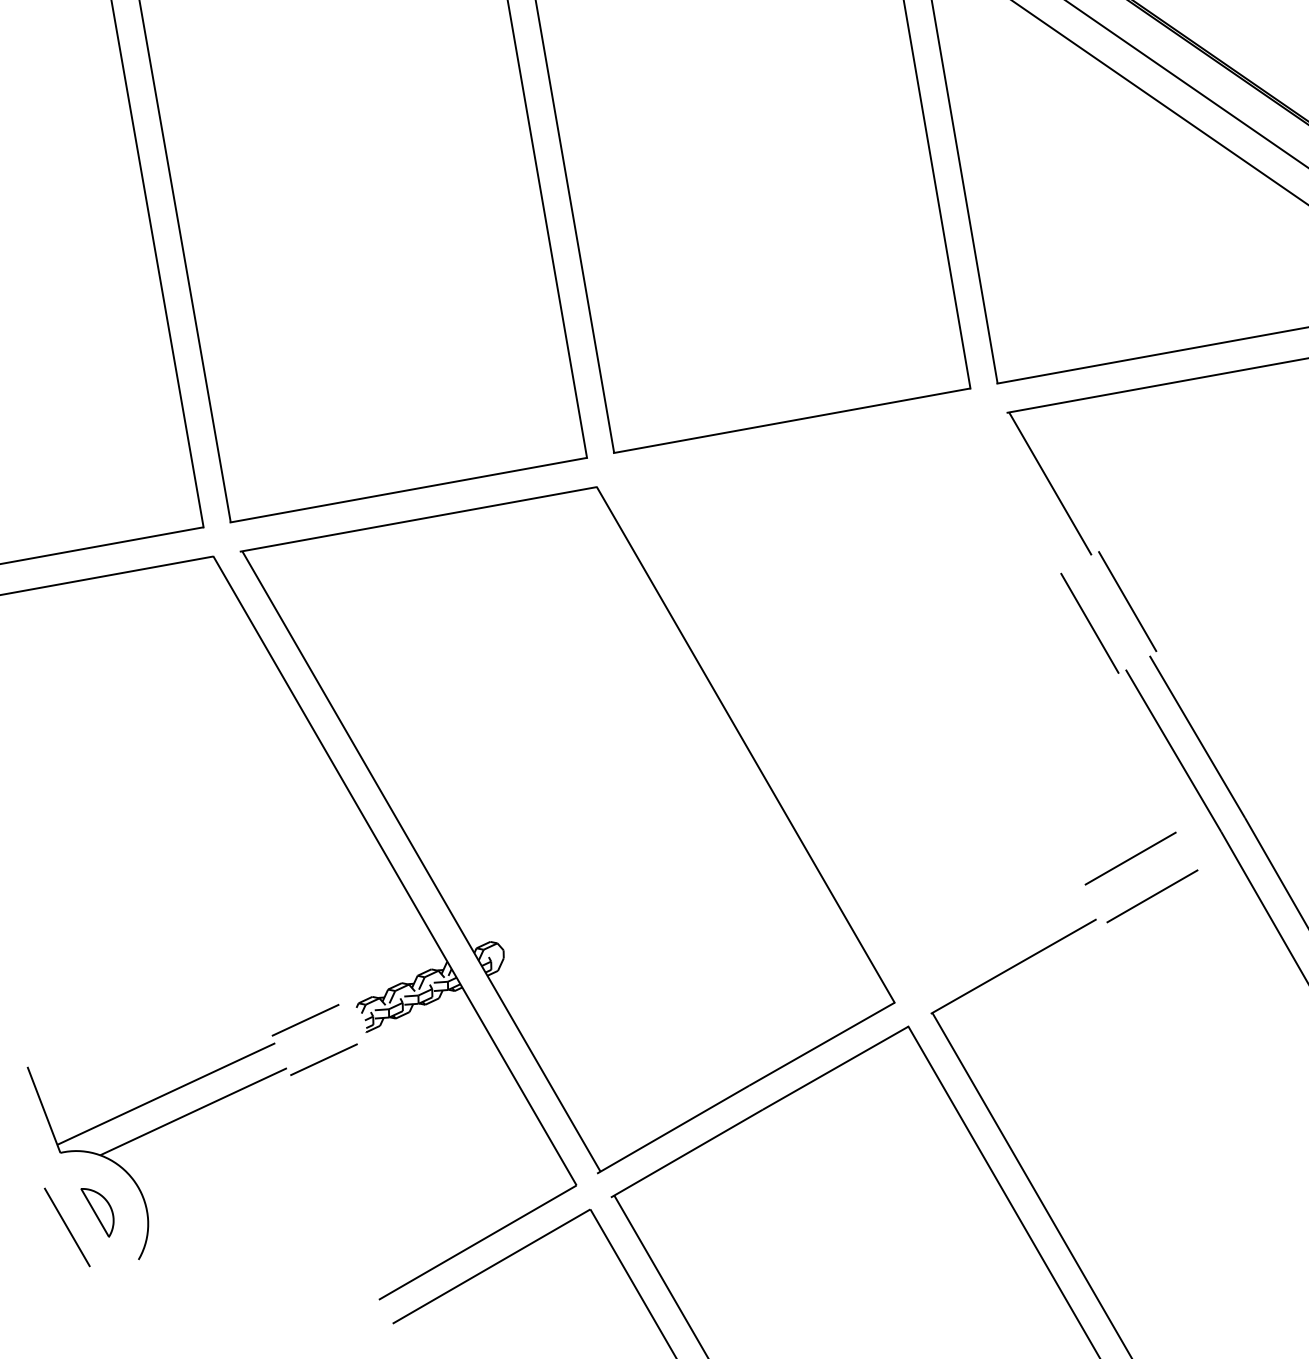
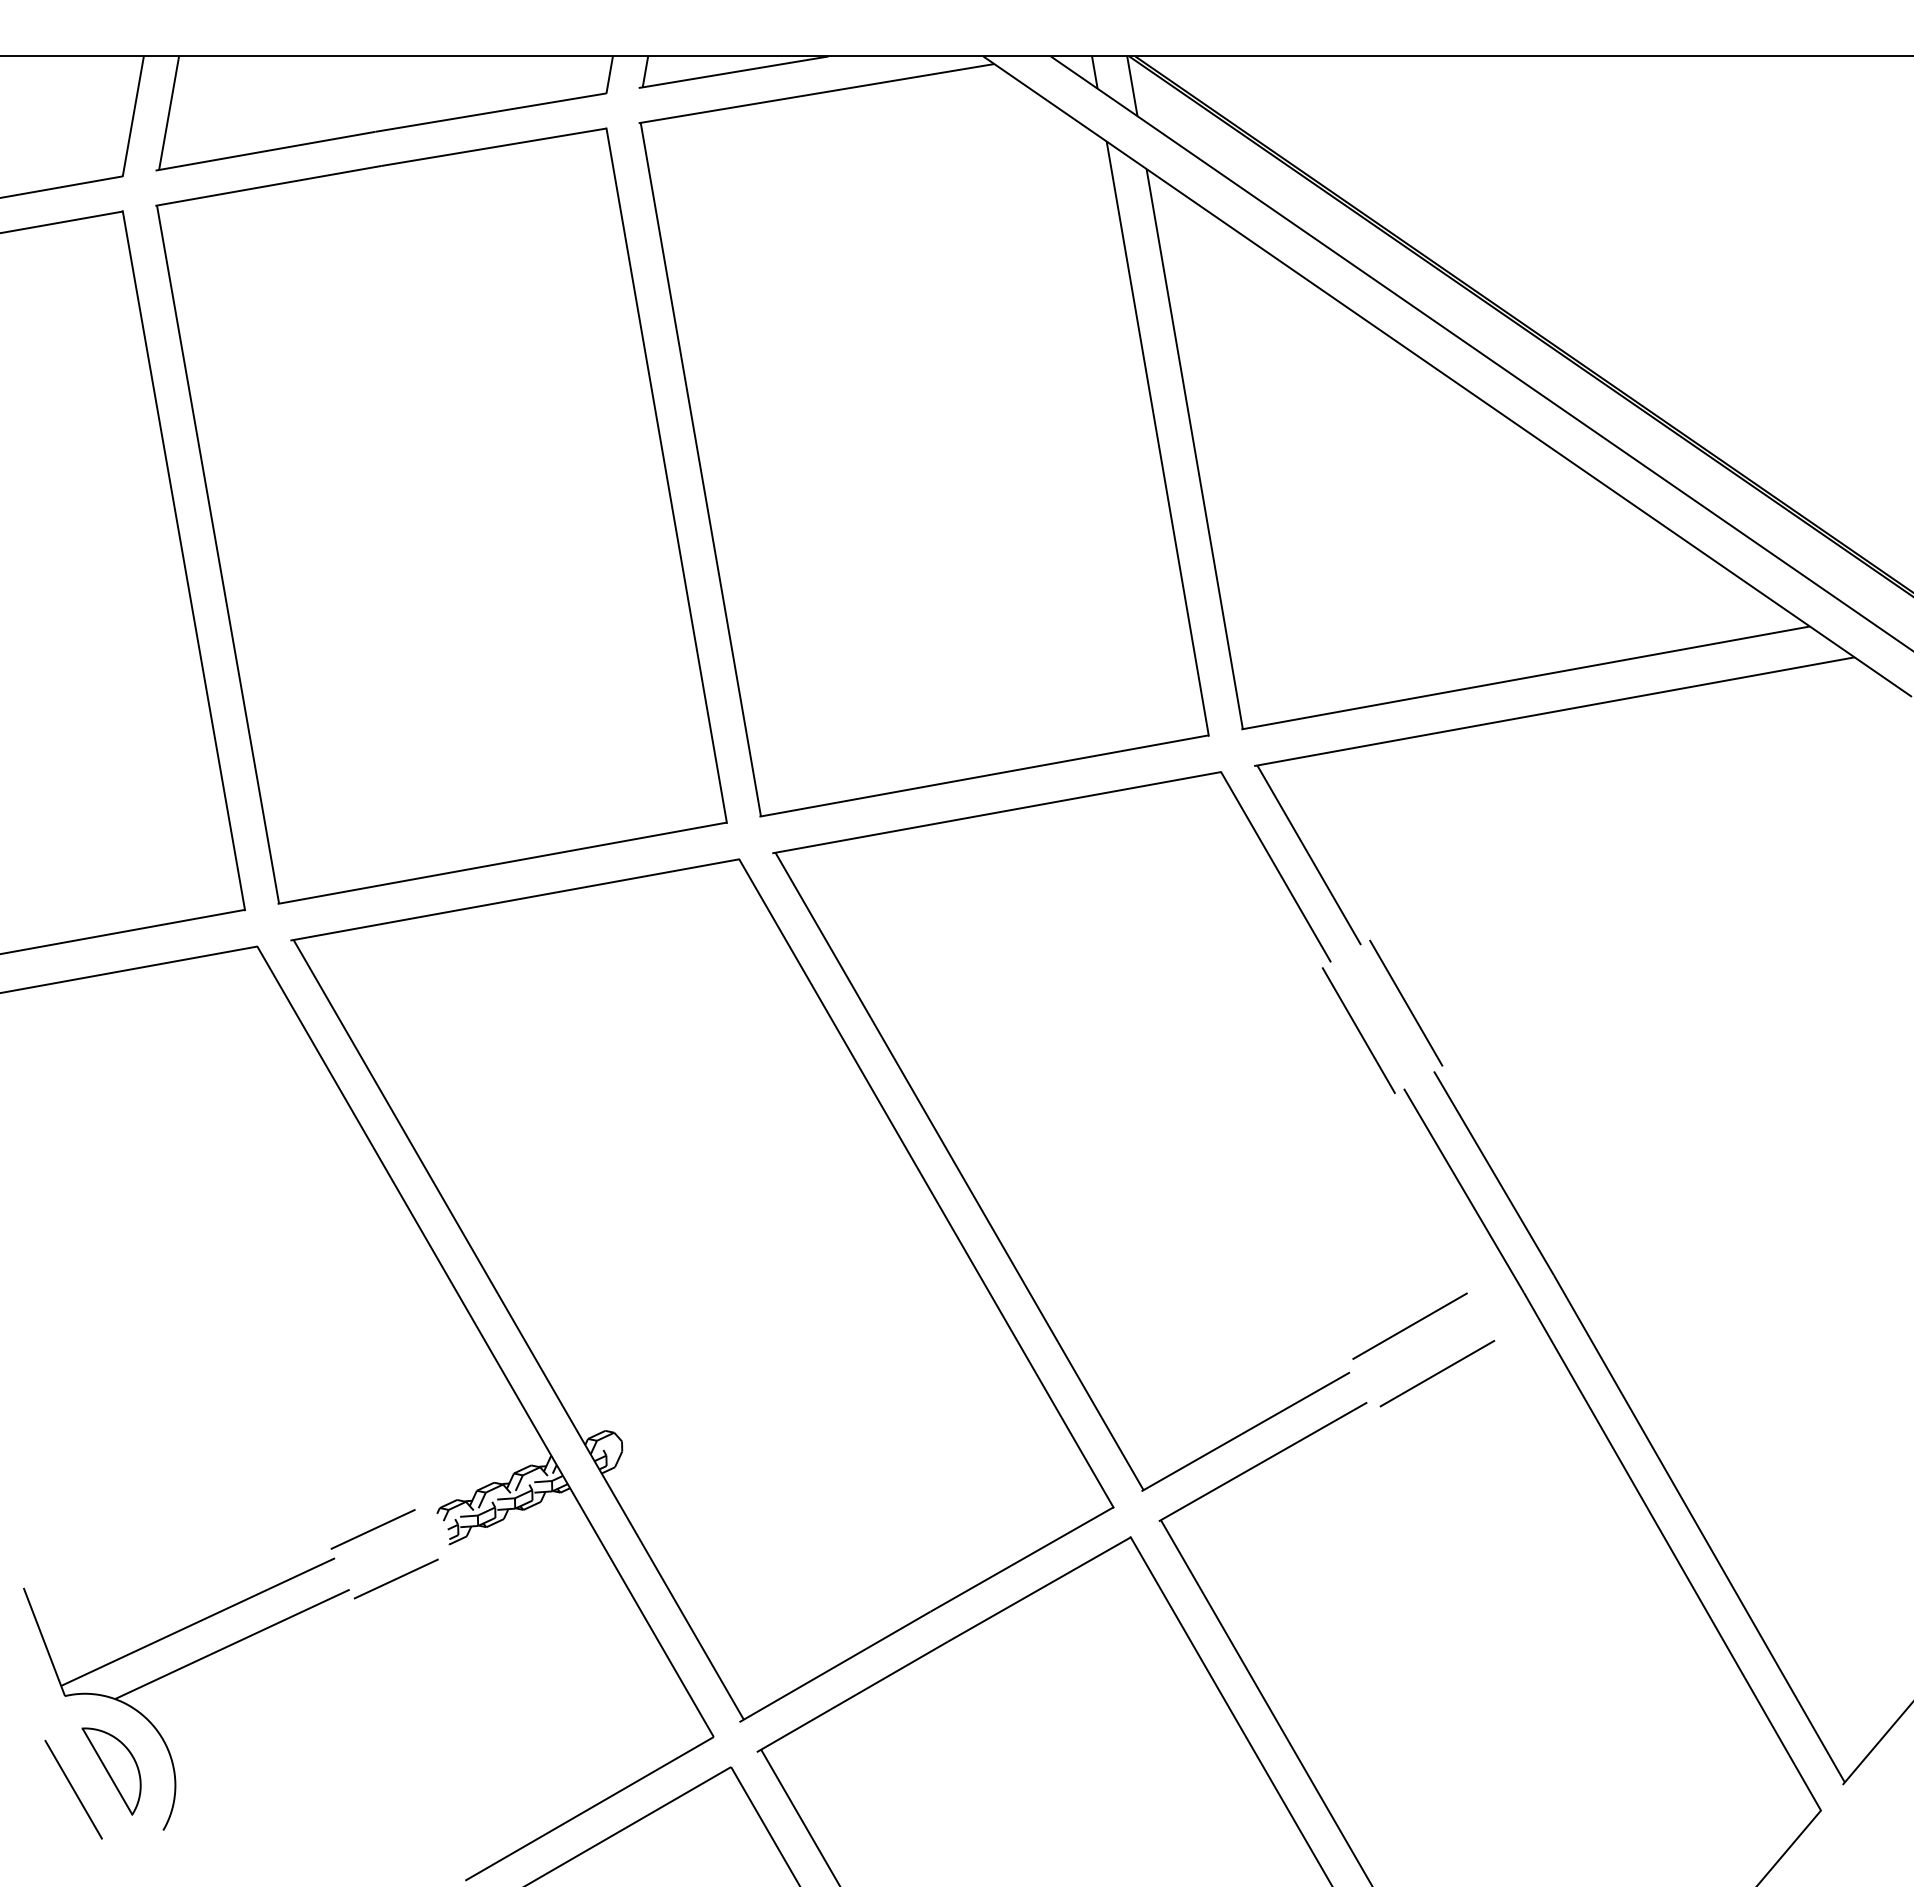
part: (779, 745) -> (968, 1184), added
part: (97, 1212) -> (111, 1771), size x1.43

